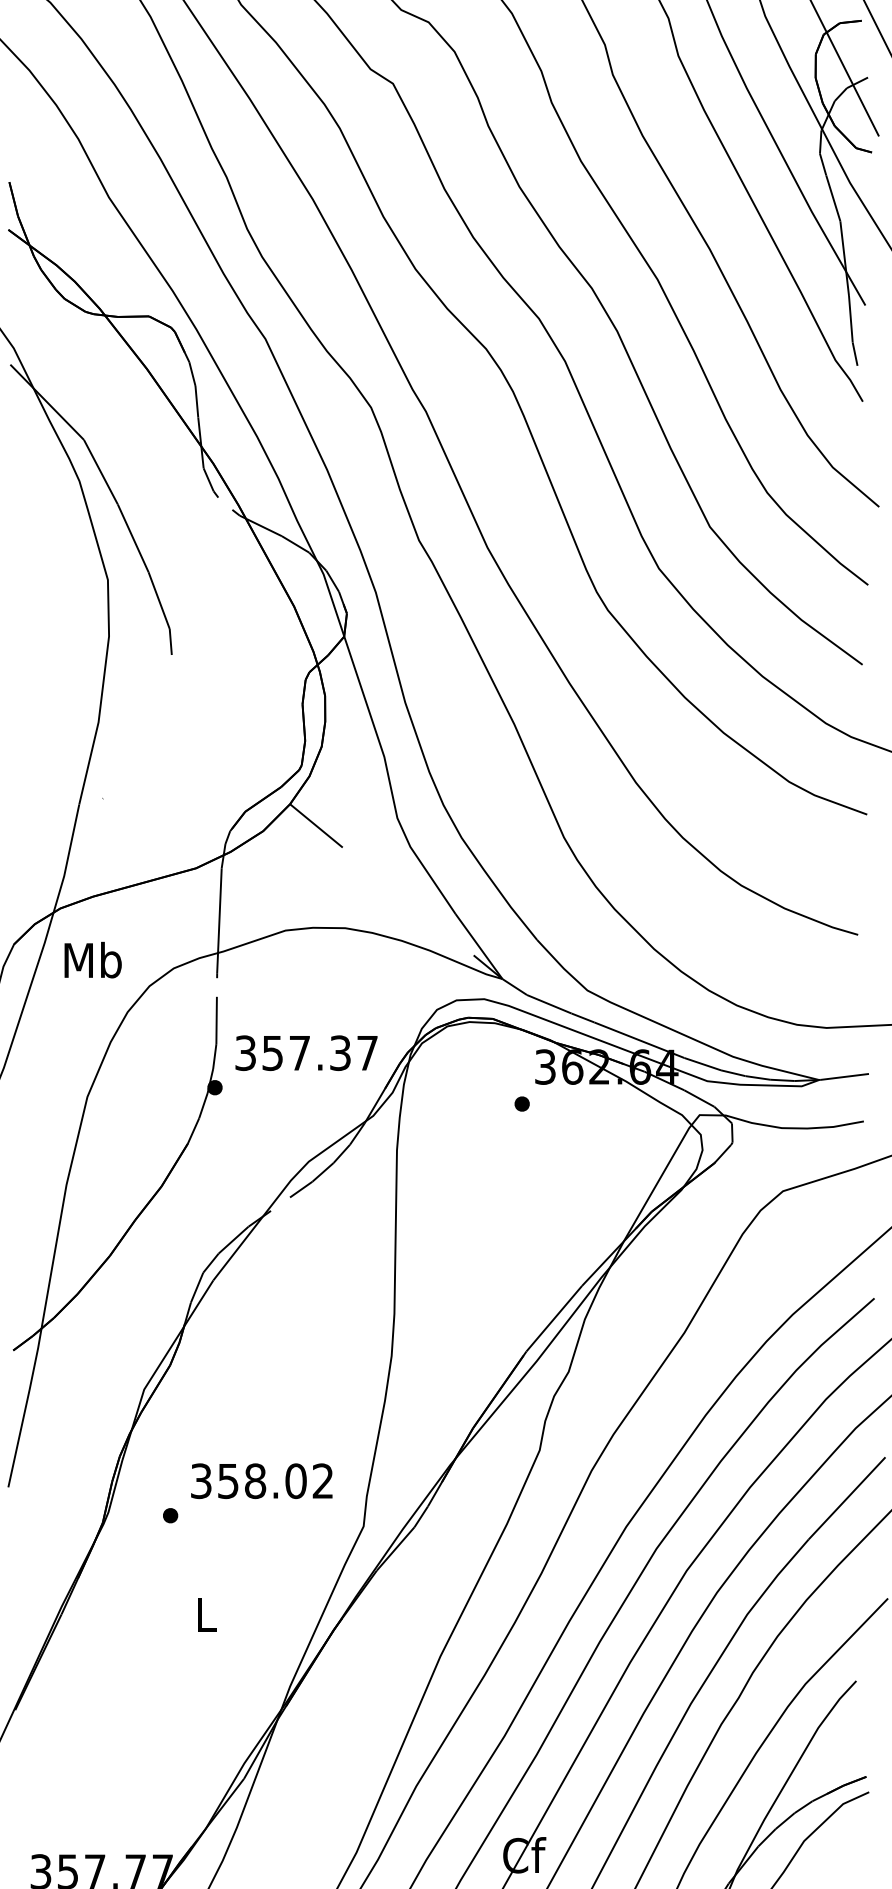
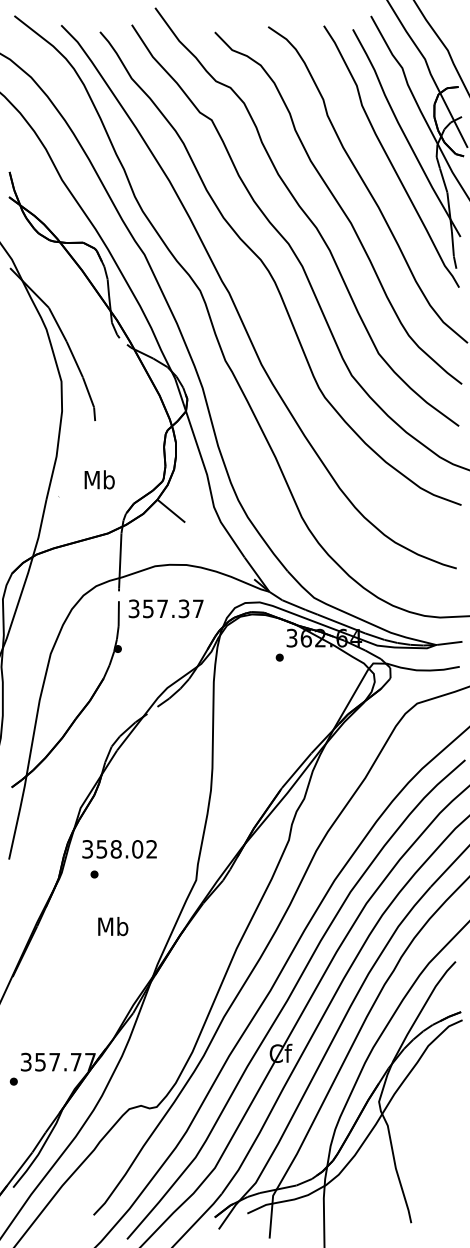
text: (92, 959) -> (99, 479), moved
text: (305, 1052) -> (165, 608), moved
text: (261, 1481) -> (119, 849), moved
text: (206, 1614) -> (113, 926), L -> Mb

